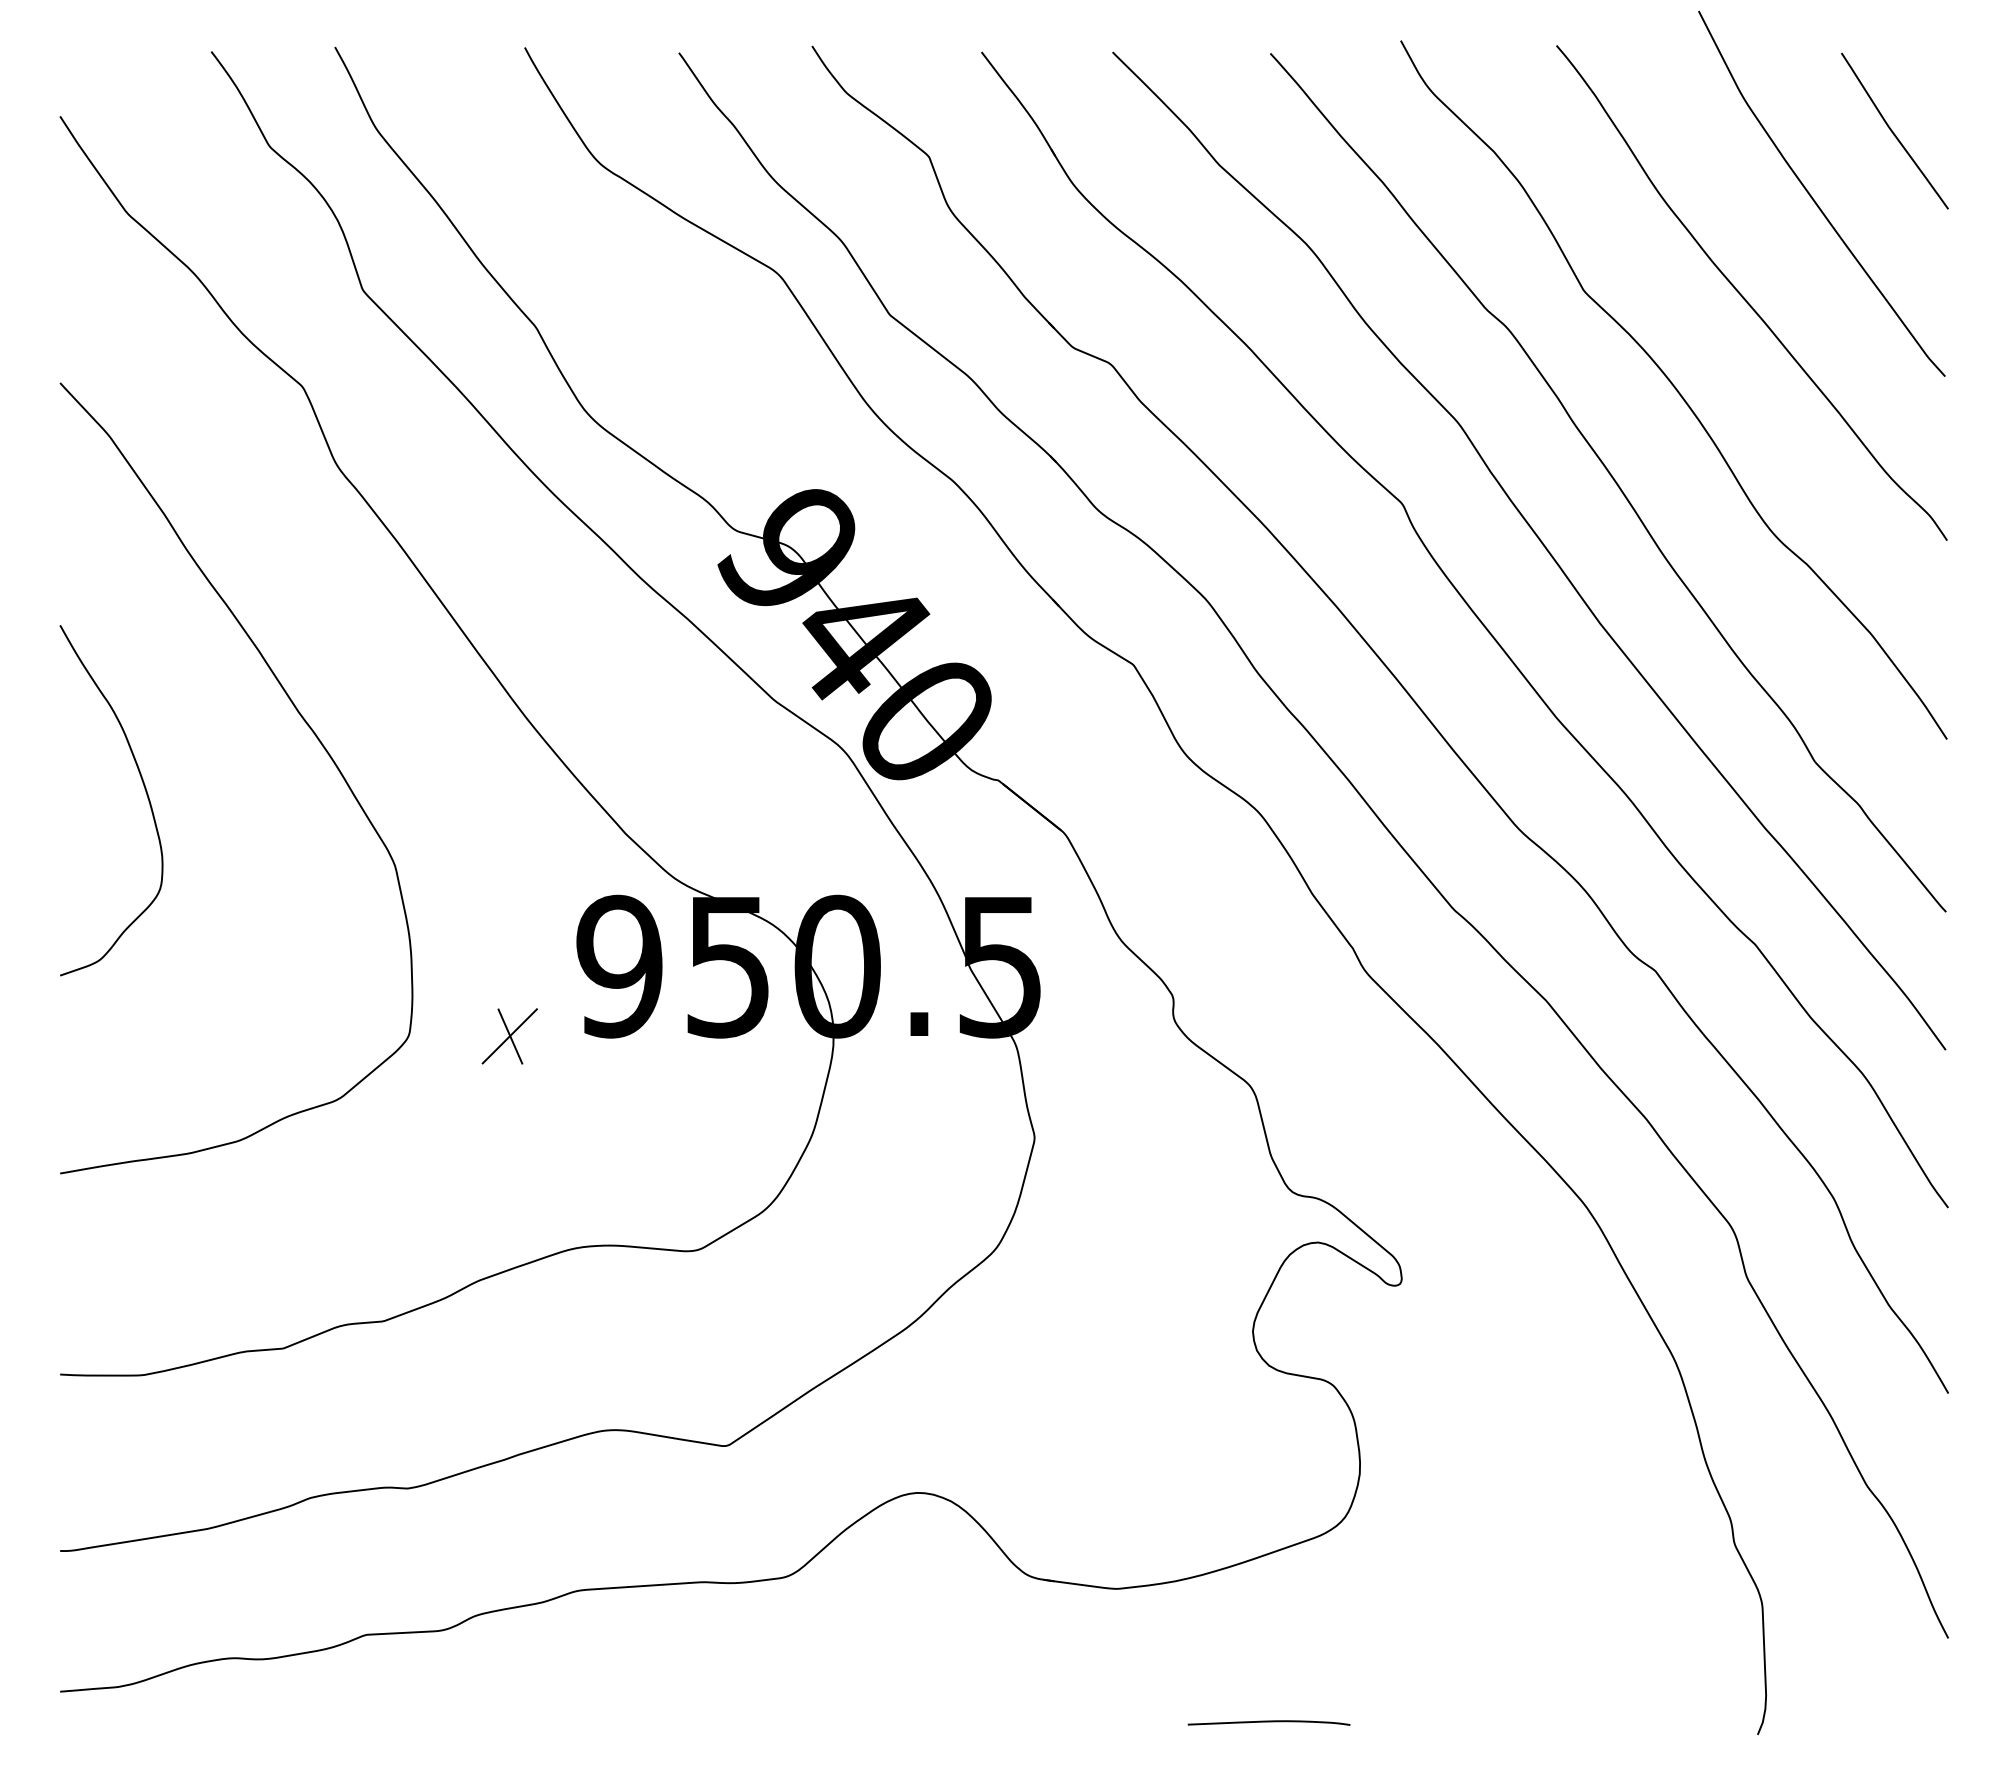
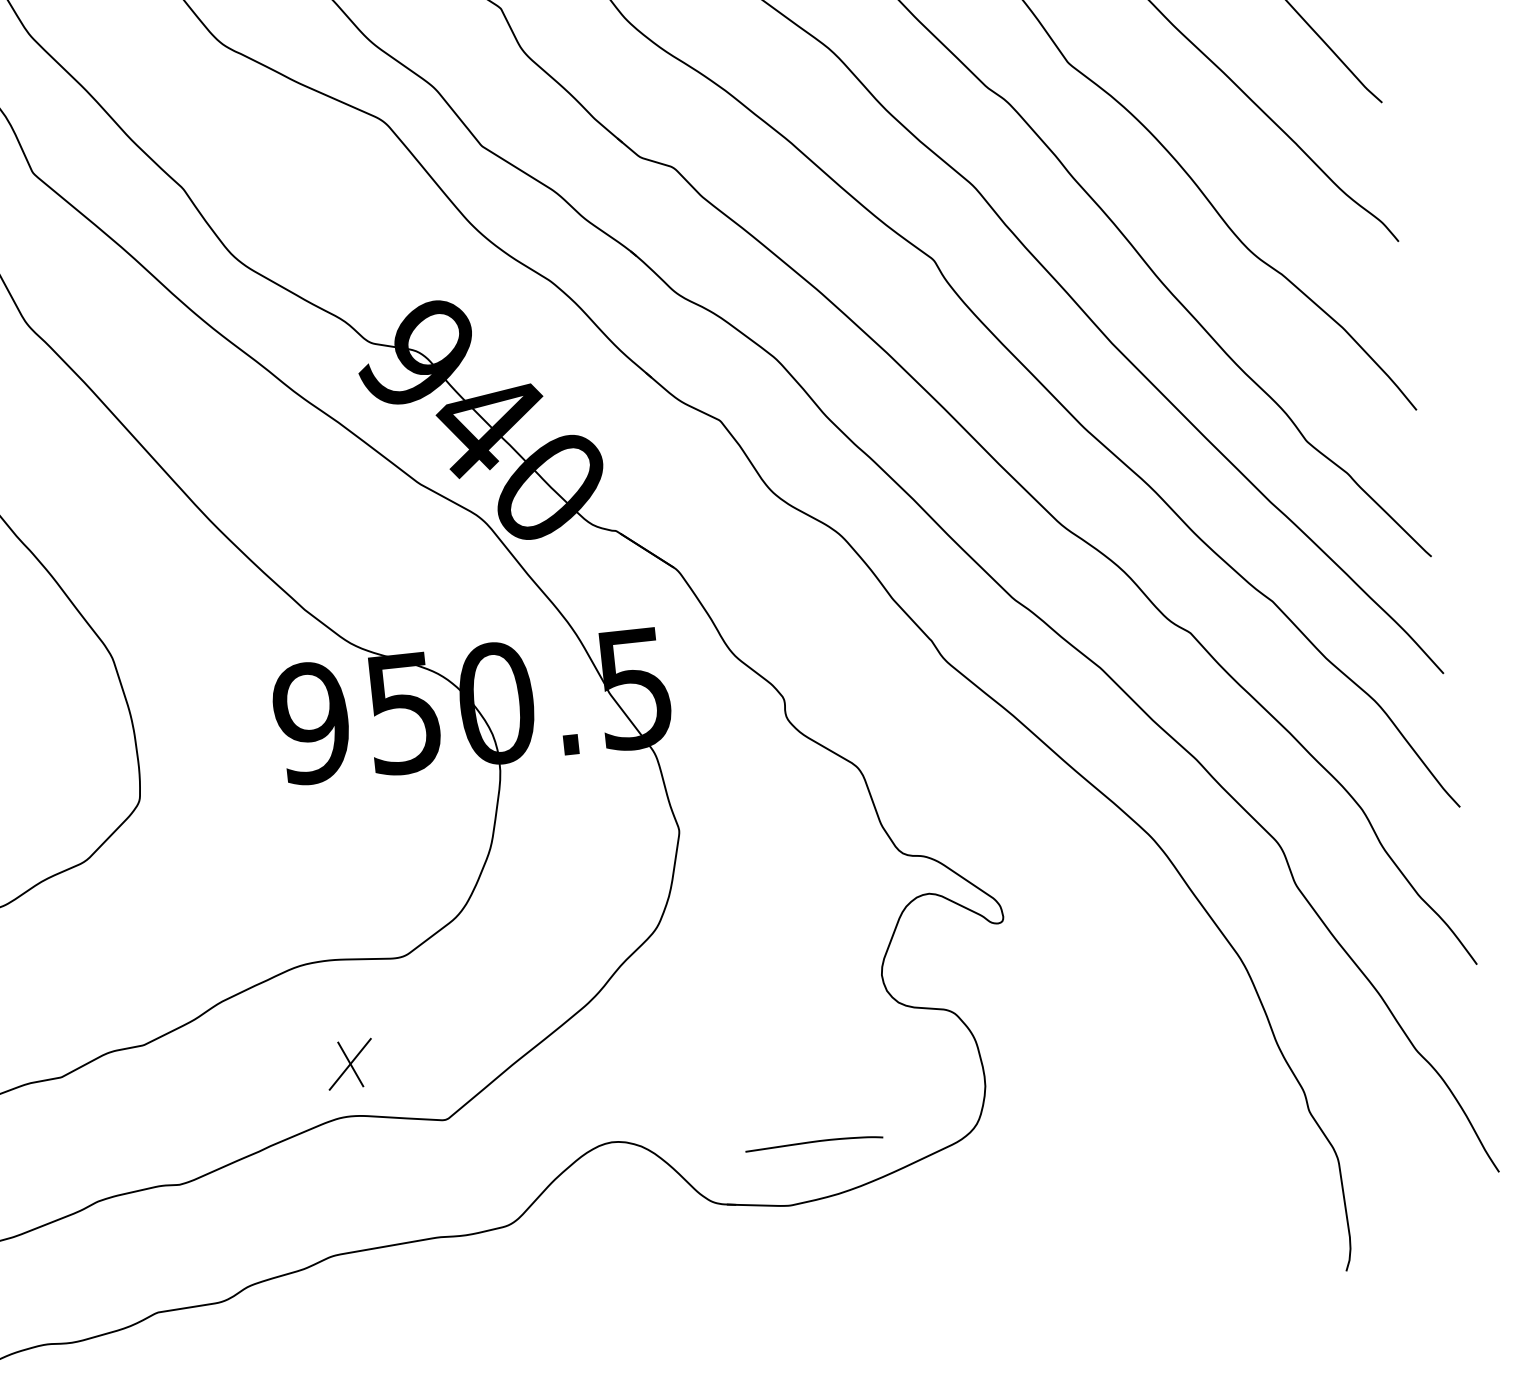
part: (509, 1036) -> (349, 1064), moved
curve: (1268, 1722) -> (813, 1142), moved

